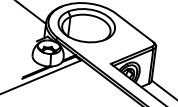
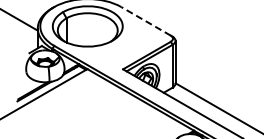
line: (134, 27) -> (146, 21), solid -> dashed

